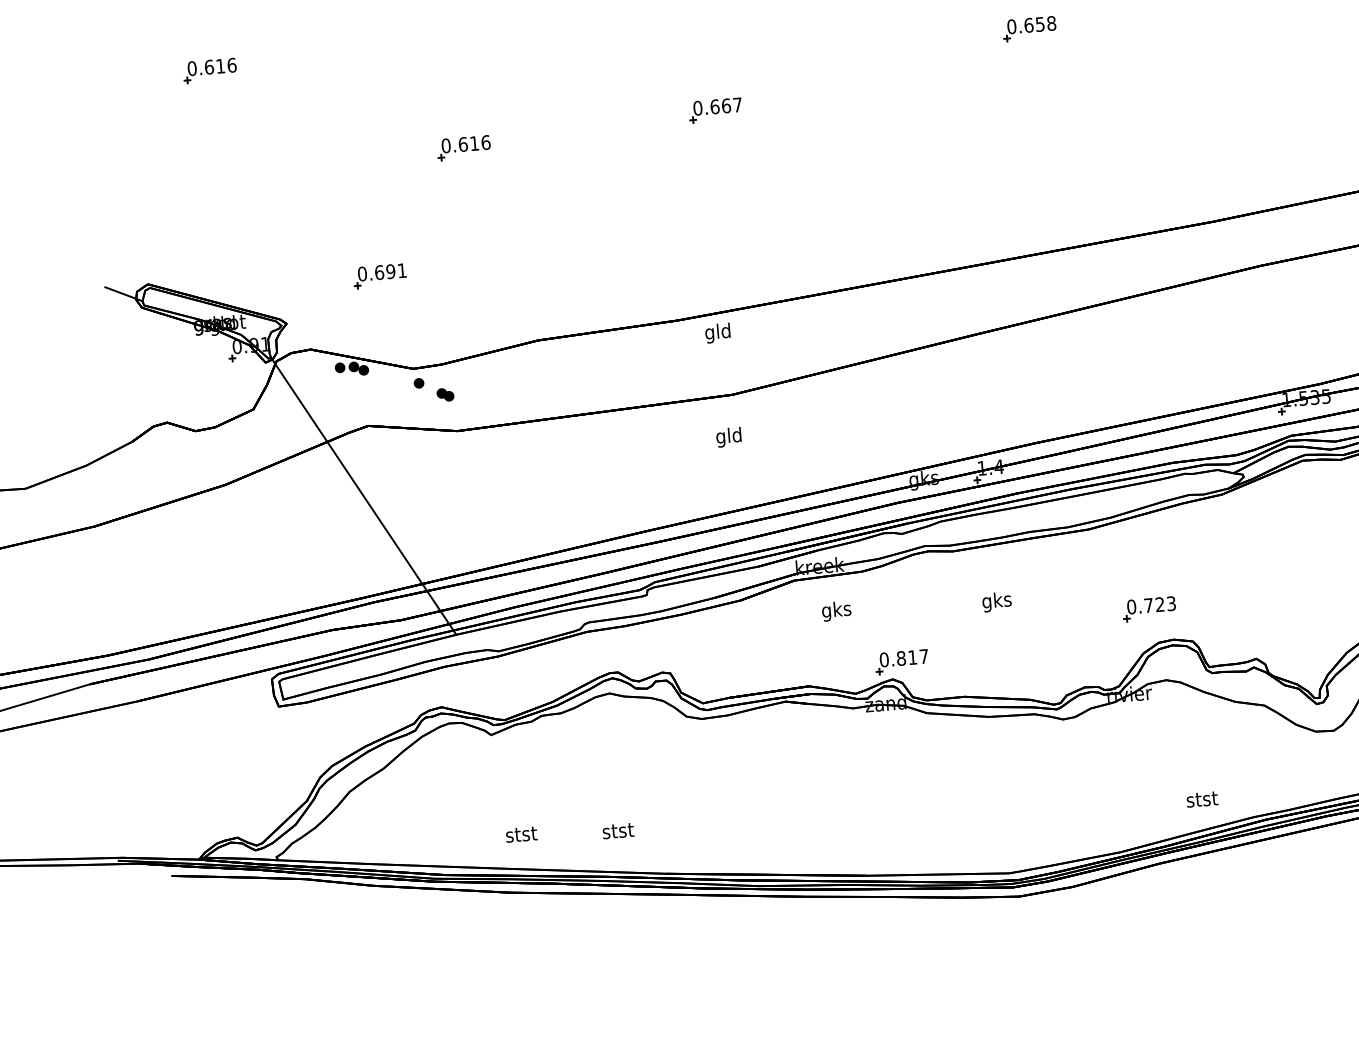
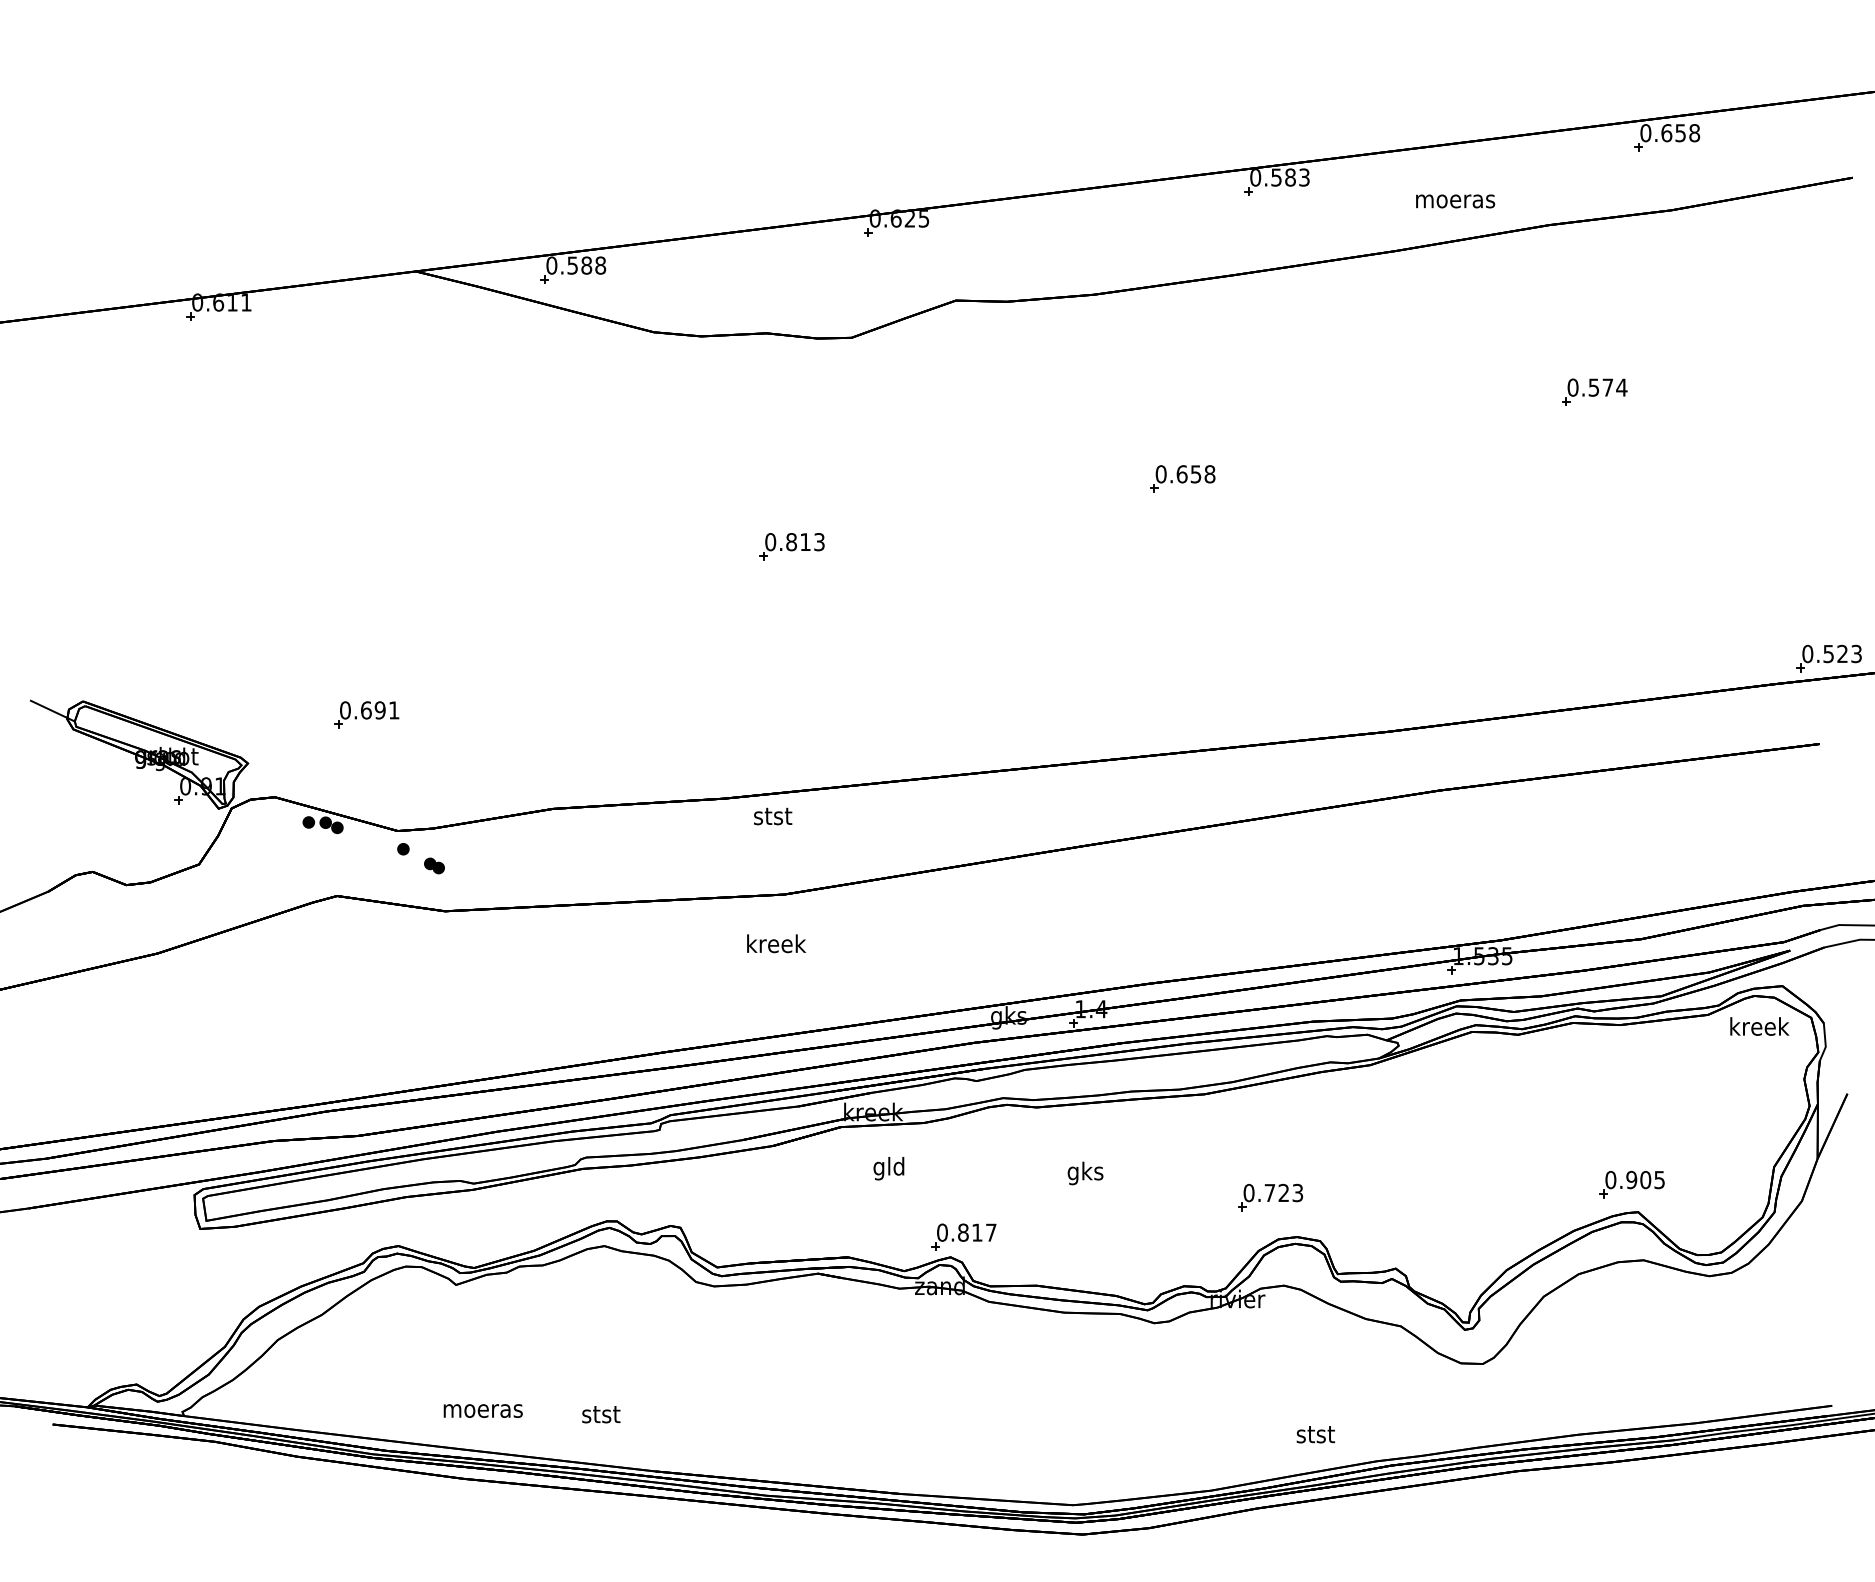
part: (209, 70) -> (179, 447), removed
text: (726, 106) -> (805, 542), 0.667 -> 0.813
part: (463, 147) -> (481, 566), removed
text: (718, 332) -> (773, 817), gld -> stst
text: (729, 436) -> (776, 945), gld -> kreek
line: (363, 496) -> (324, 981), removed
text: (836, 611) -> (889, 1168), gks -> gld
text: (521, 834) -> (482, 1408), stst -> moeras

